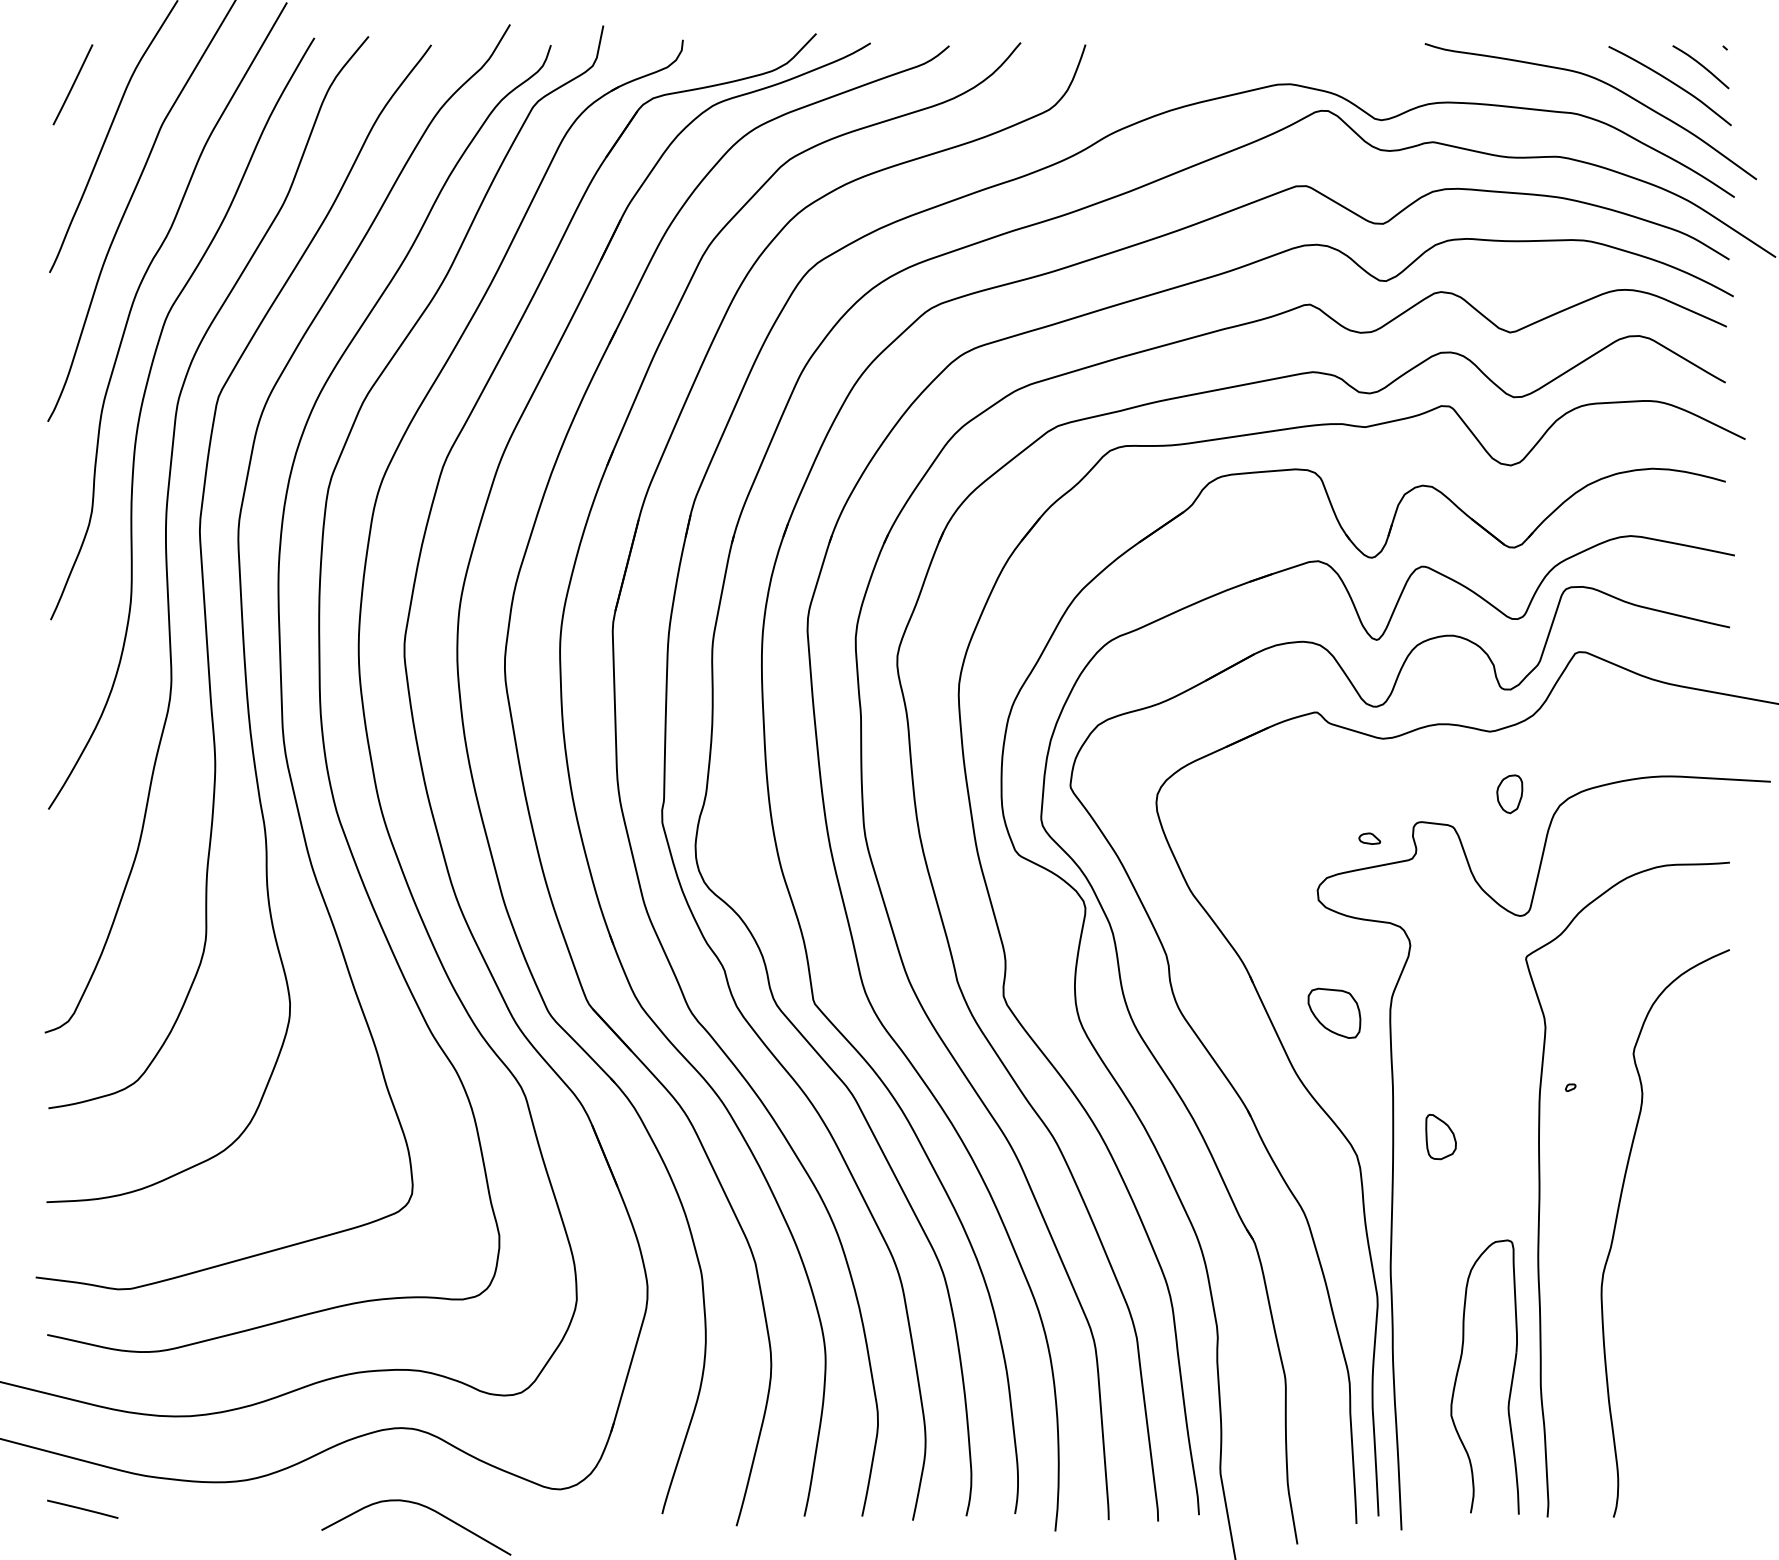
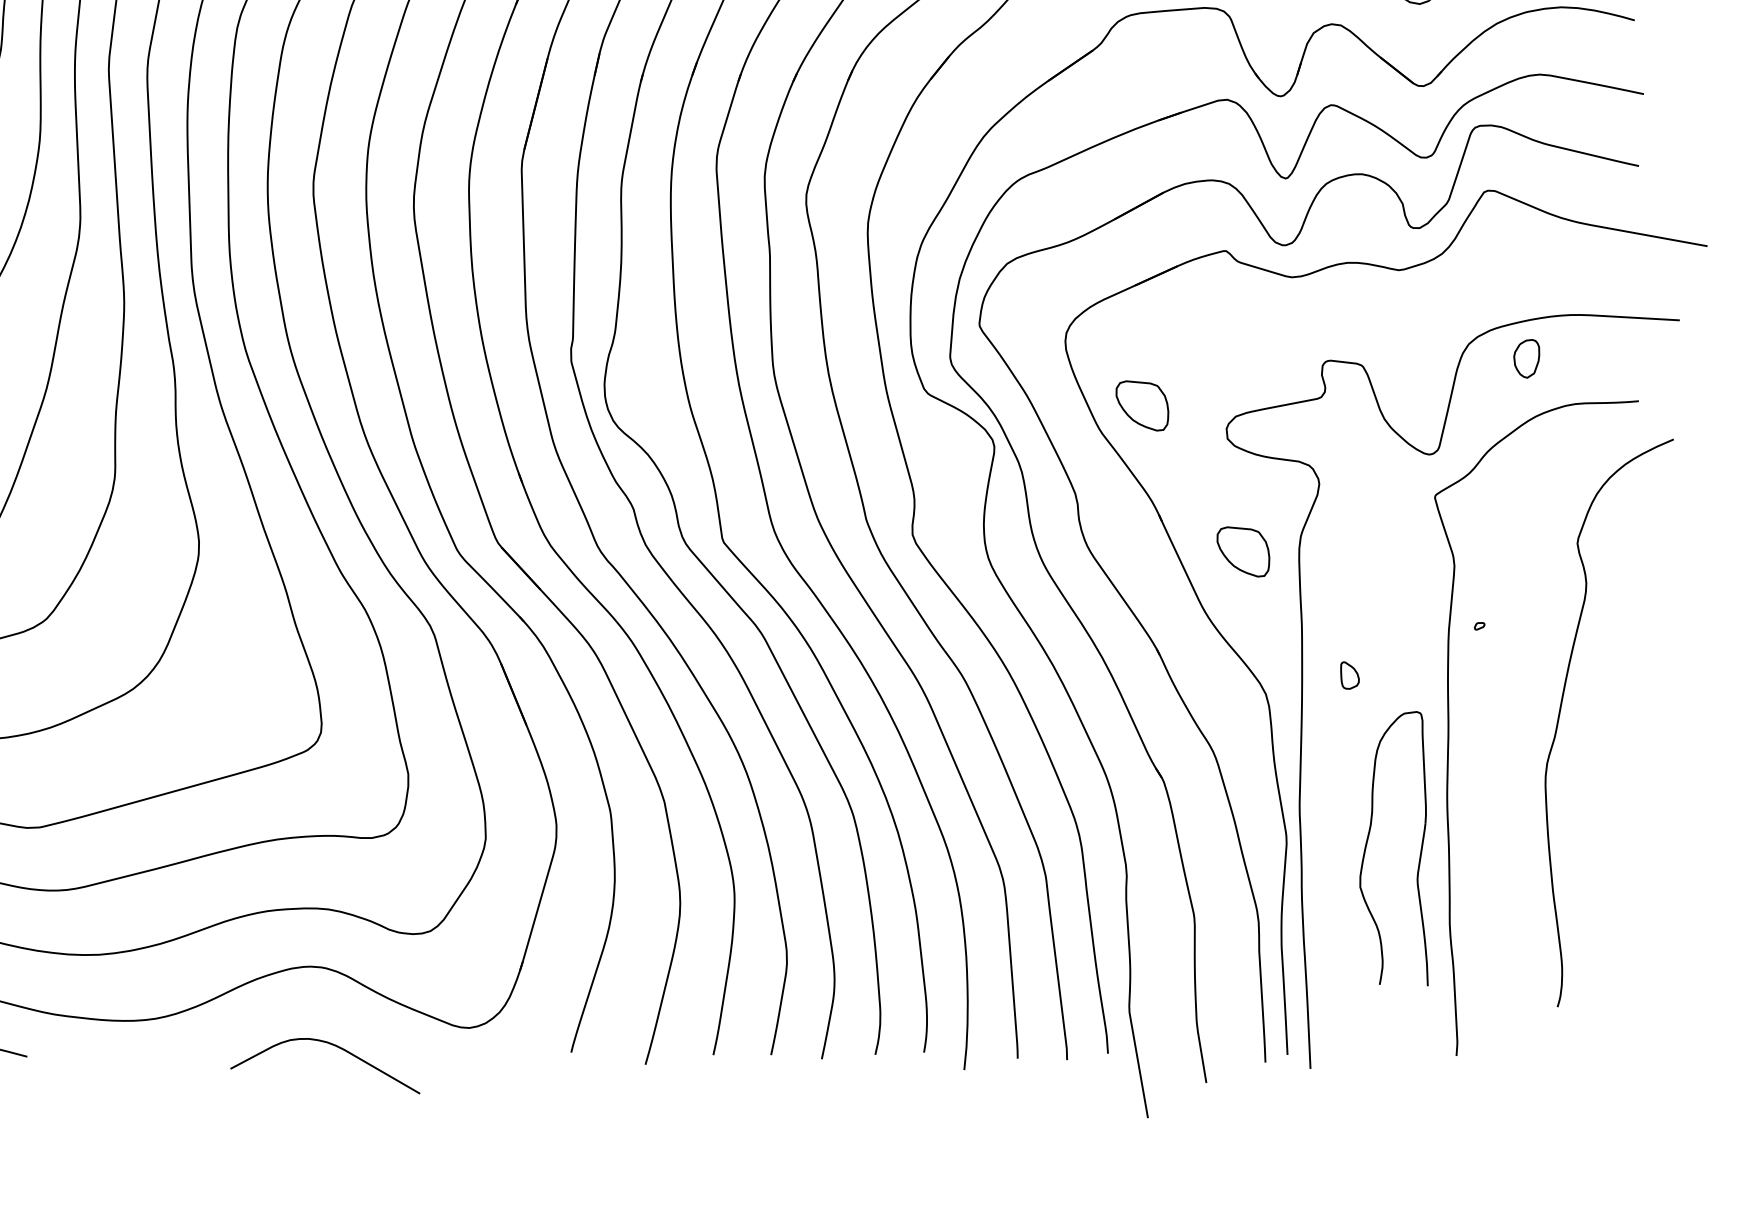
part: (1509, 794) -> (1526, 359), moved
part: (1369, 838) -> (1278, 377), removed
part: (1233, 866) -> (1142, 405), added
part: (1440, 1136) -> (1349, 675), size x0.6
curve: (1616, 1225) -> (1560, 715), moved
part: (1459, 1369) -> (1368, 841), moved

